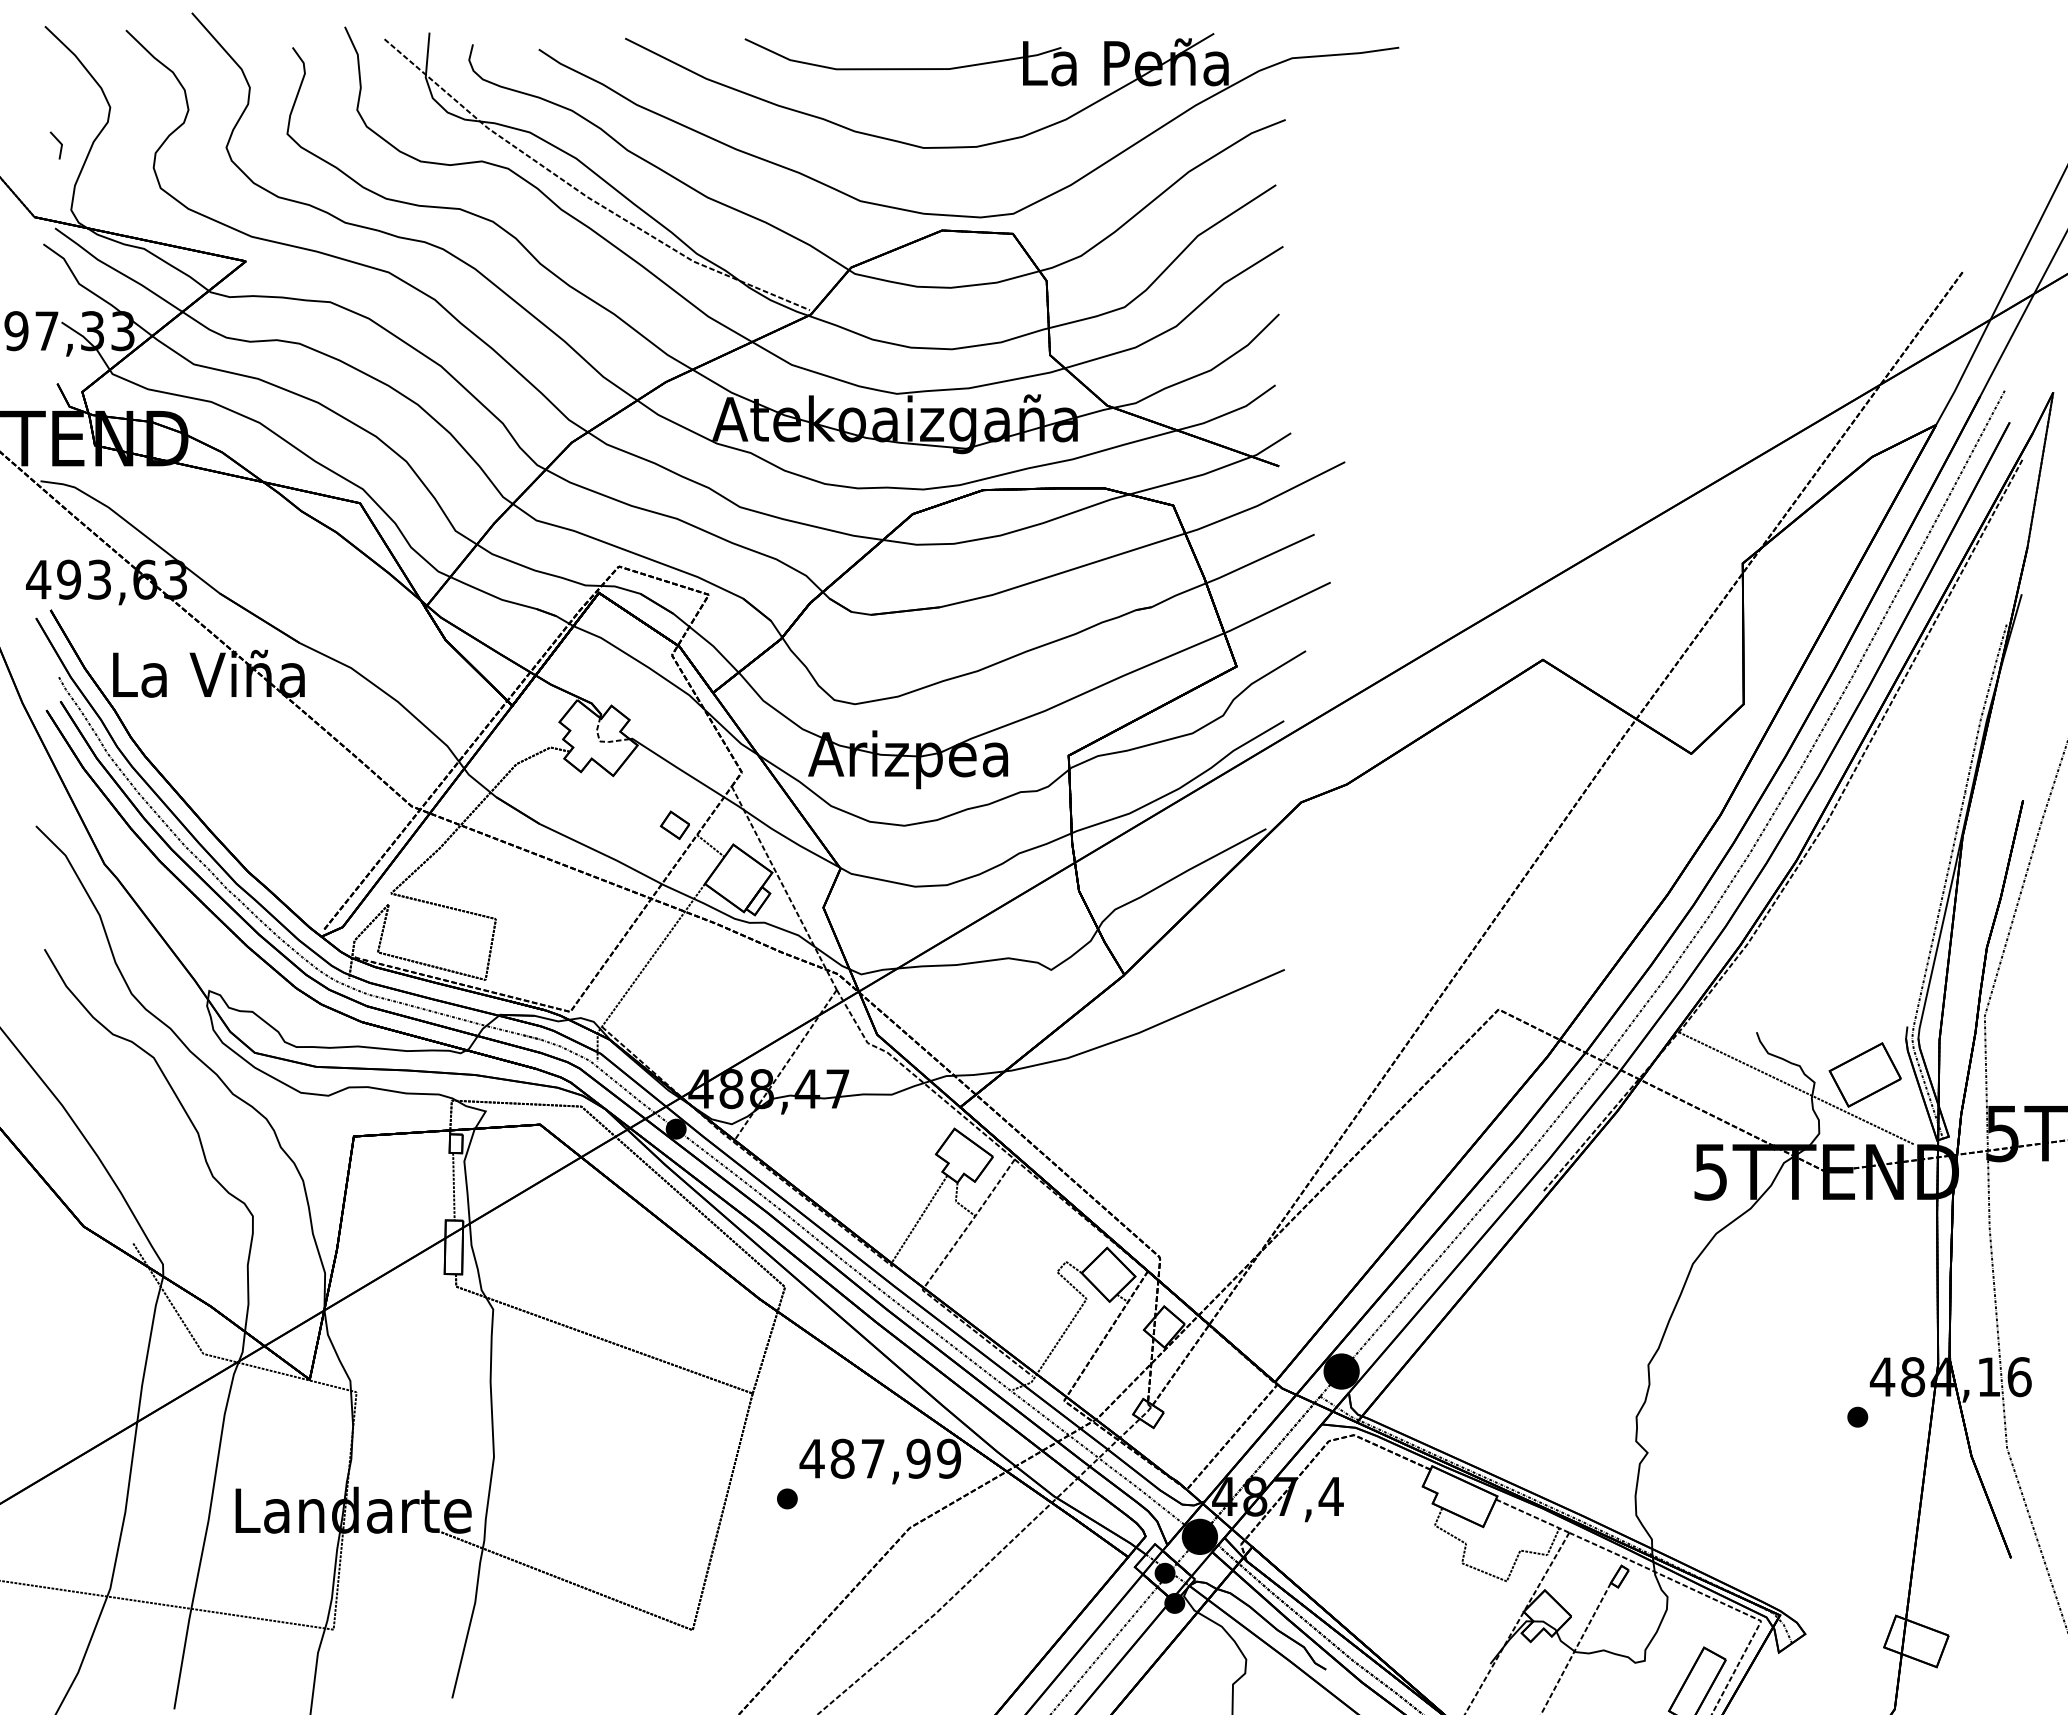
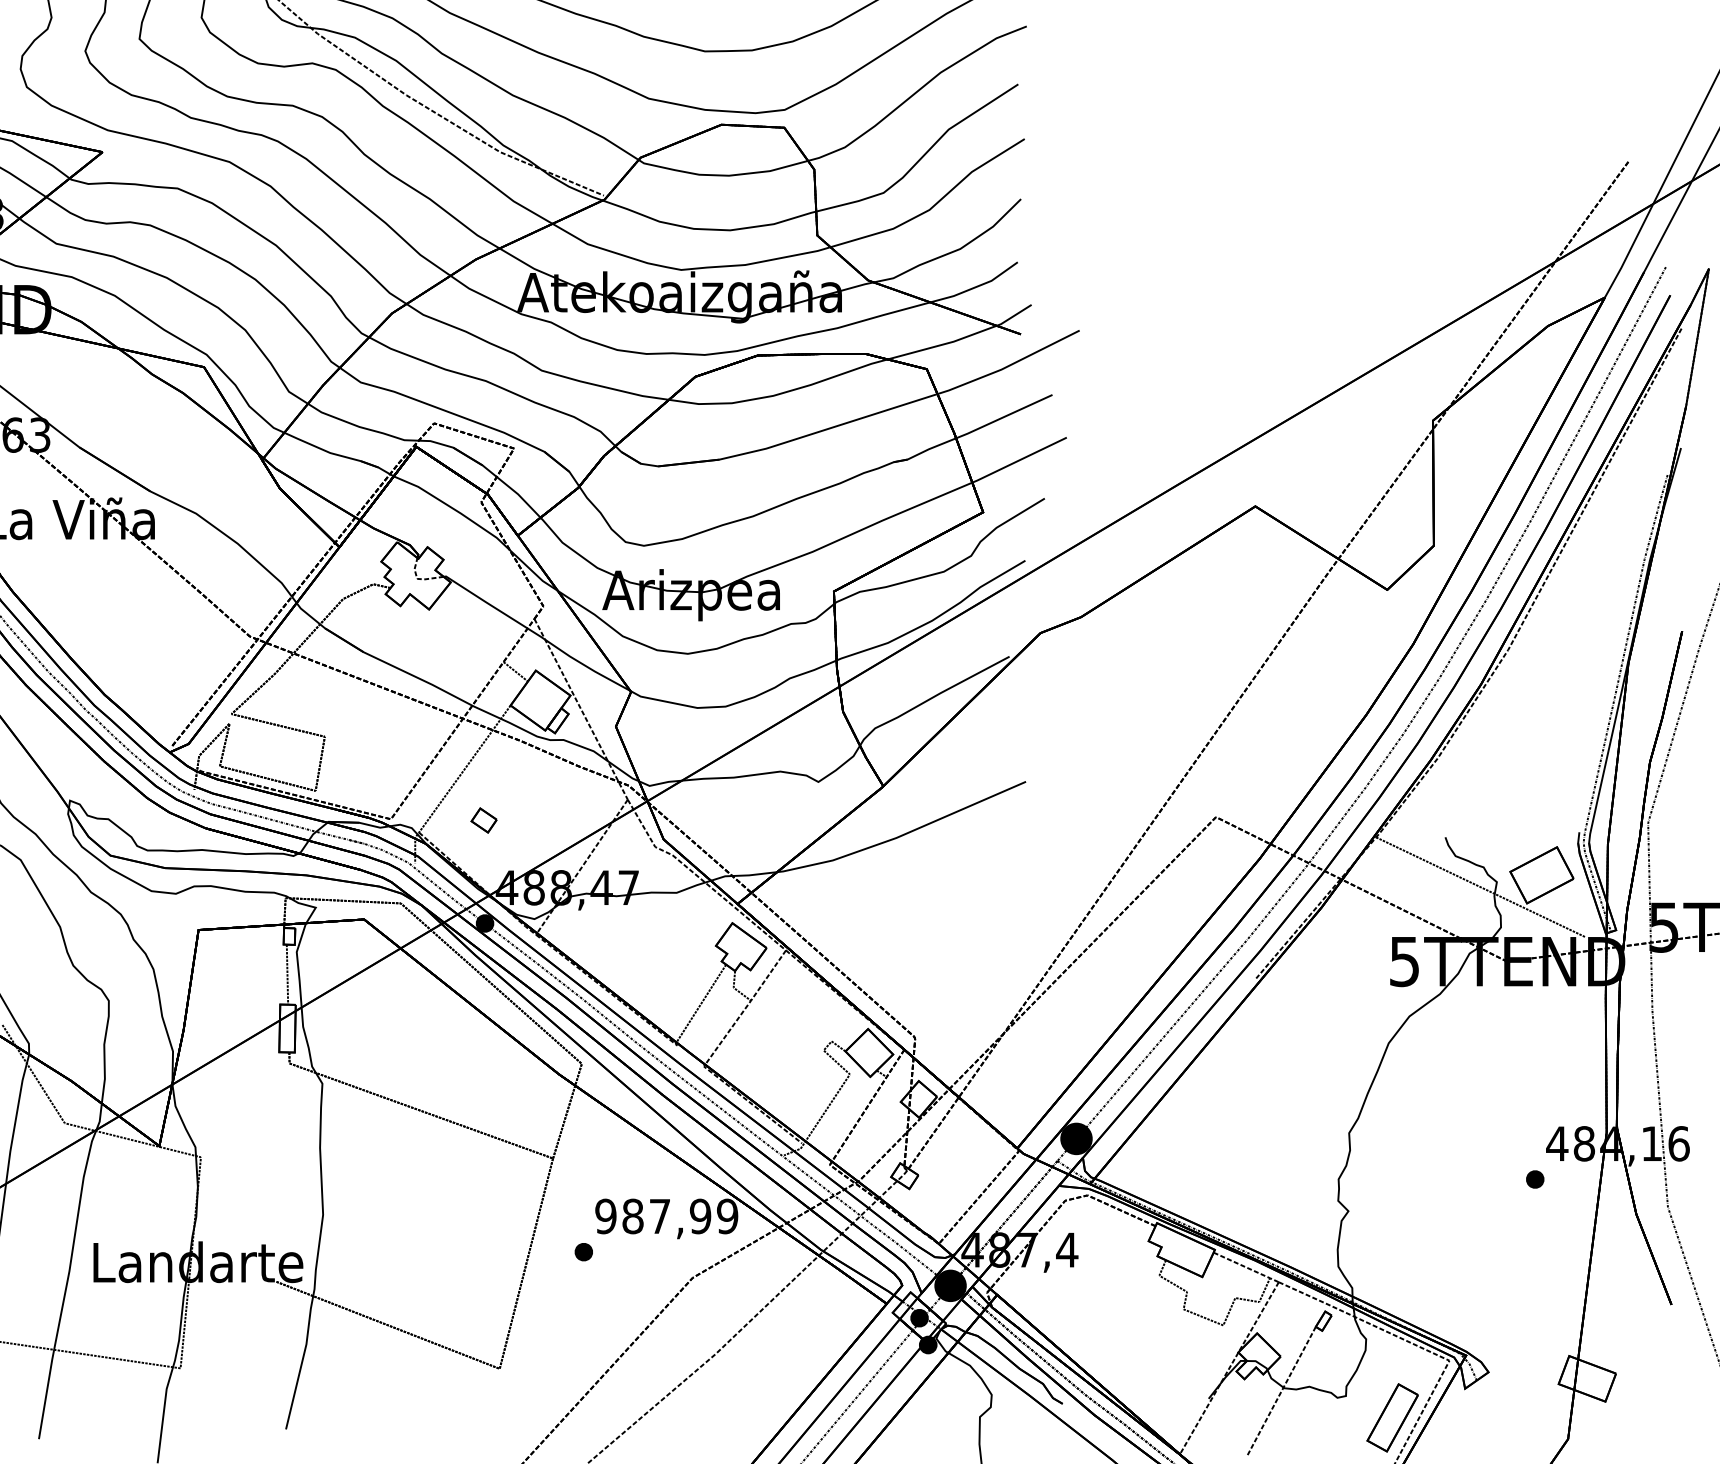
part: (674, 824) -> (483, 819), moved
text: (811, 1458) -> (605, 1216), 487,99 -> 987,99

